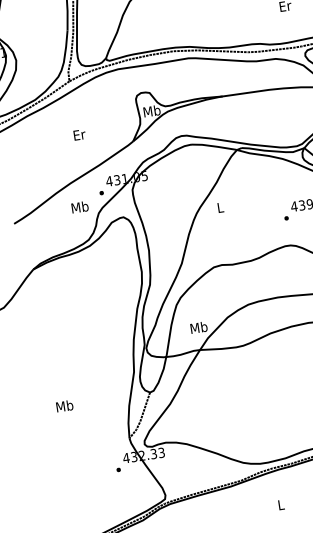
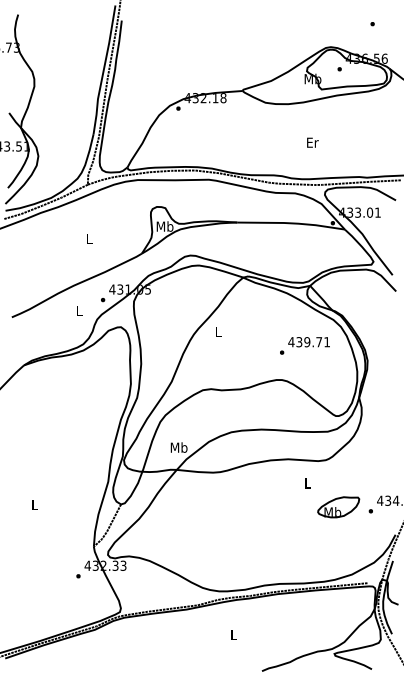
text: (79, 135) -> (89, 239), Er -> L
text: (79, 206) -> (79, 310), Mb -> L
text: (64, 405) -> (34, 504), Mb -> L

